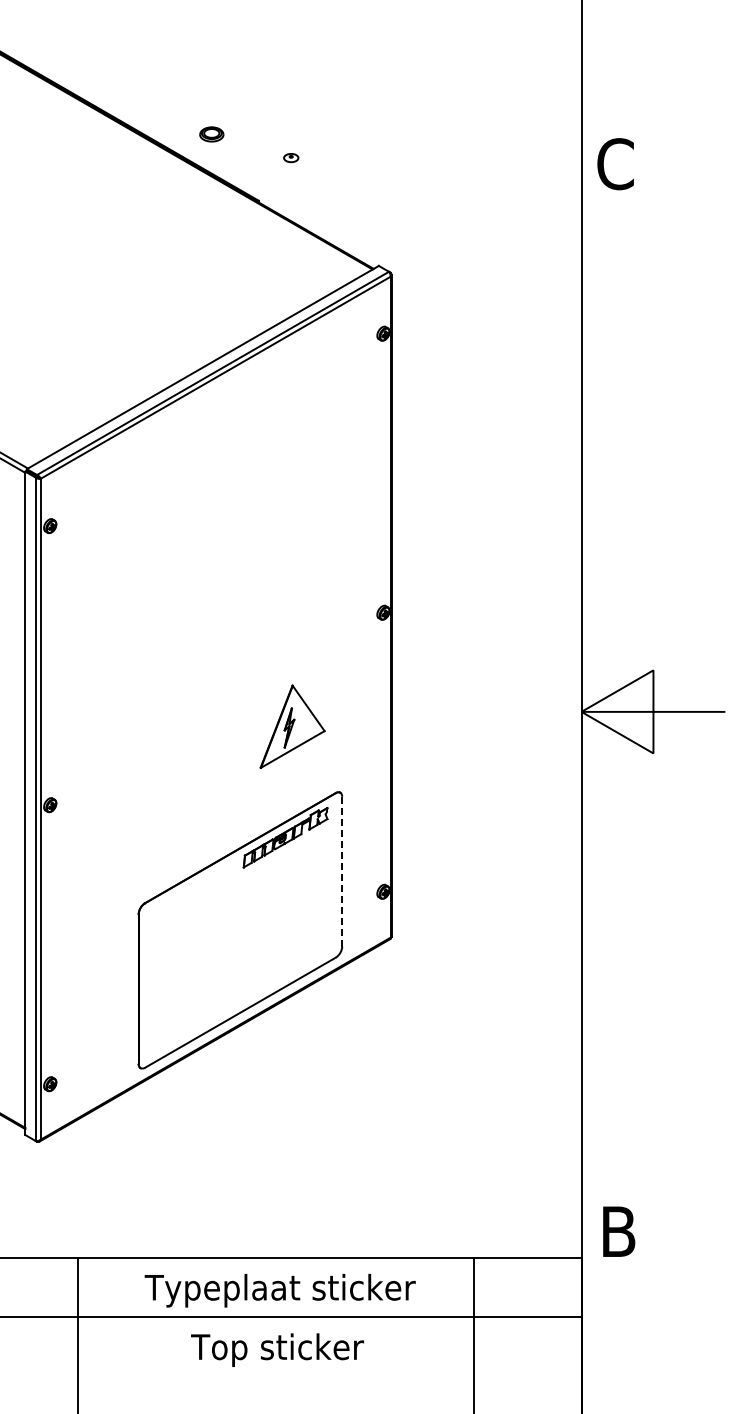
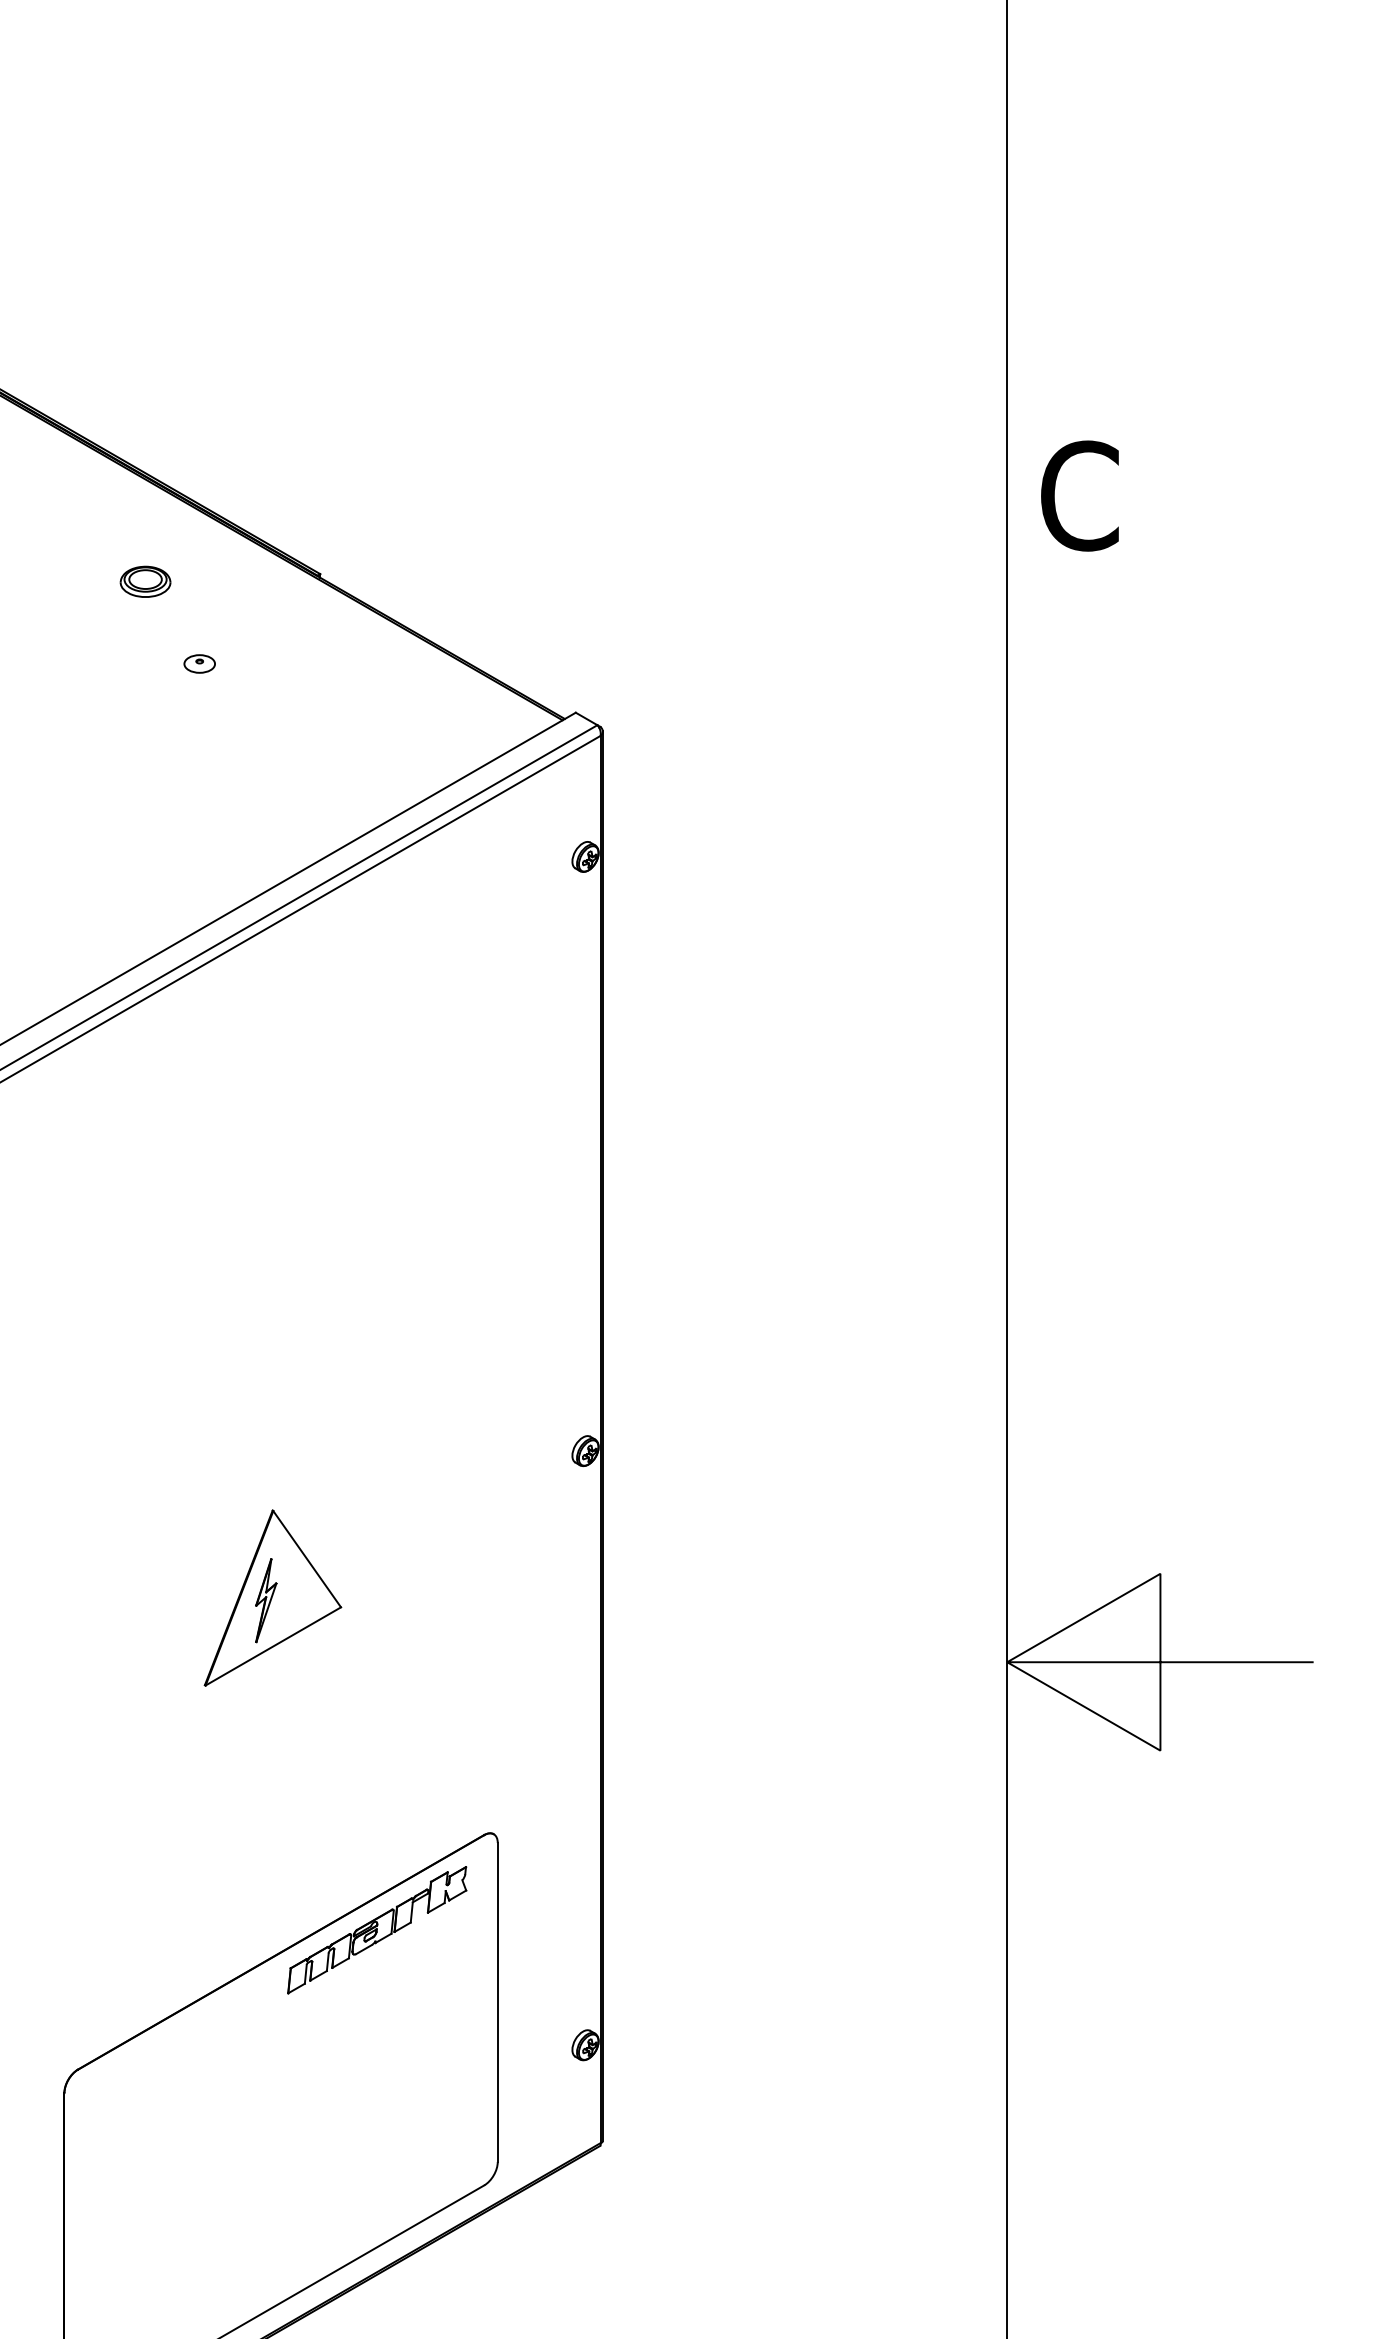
part: (211, 134) -> (144, 581), moved
part: (291, 158) -> (200, 664), moved
part: (292, 726) -> (272, 1597), moved
line: (342, 871) -> (498, 2002), dashed -> solid

